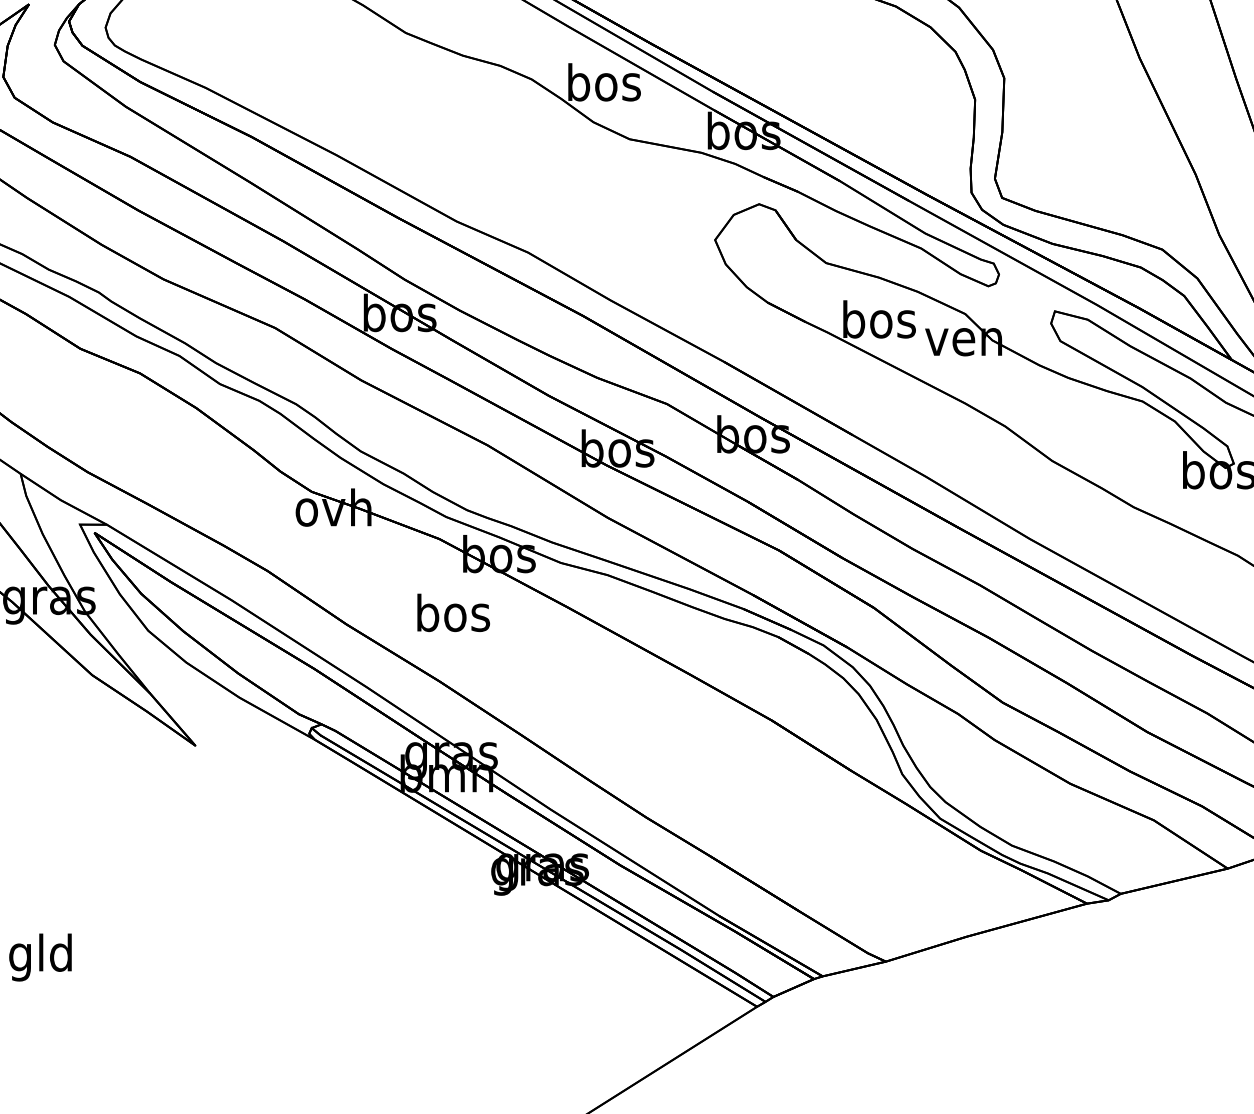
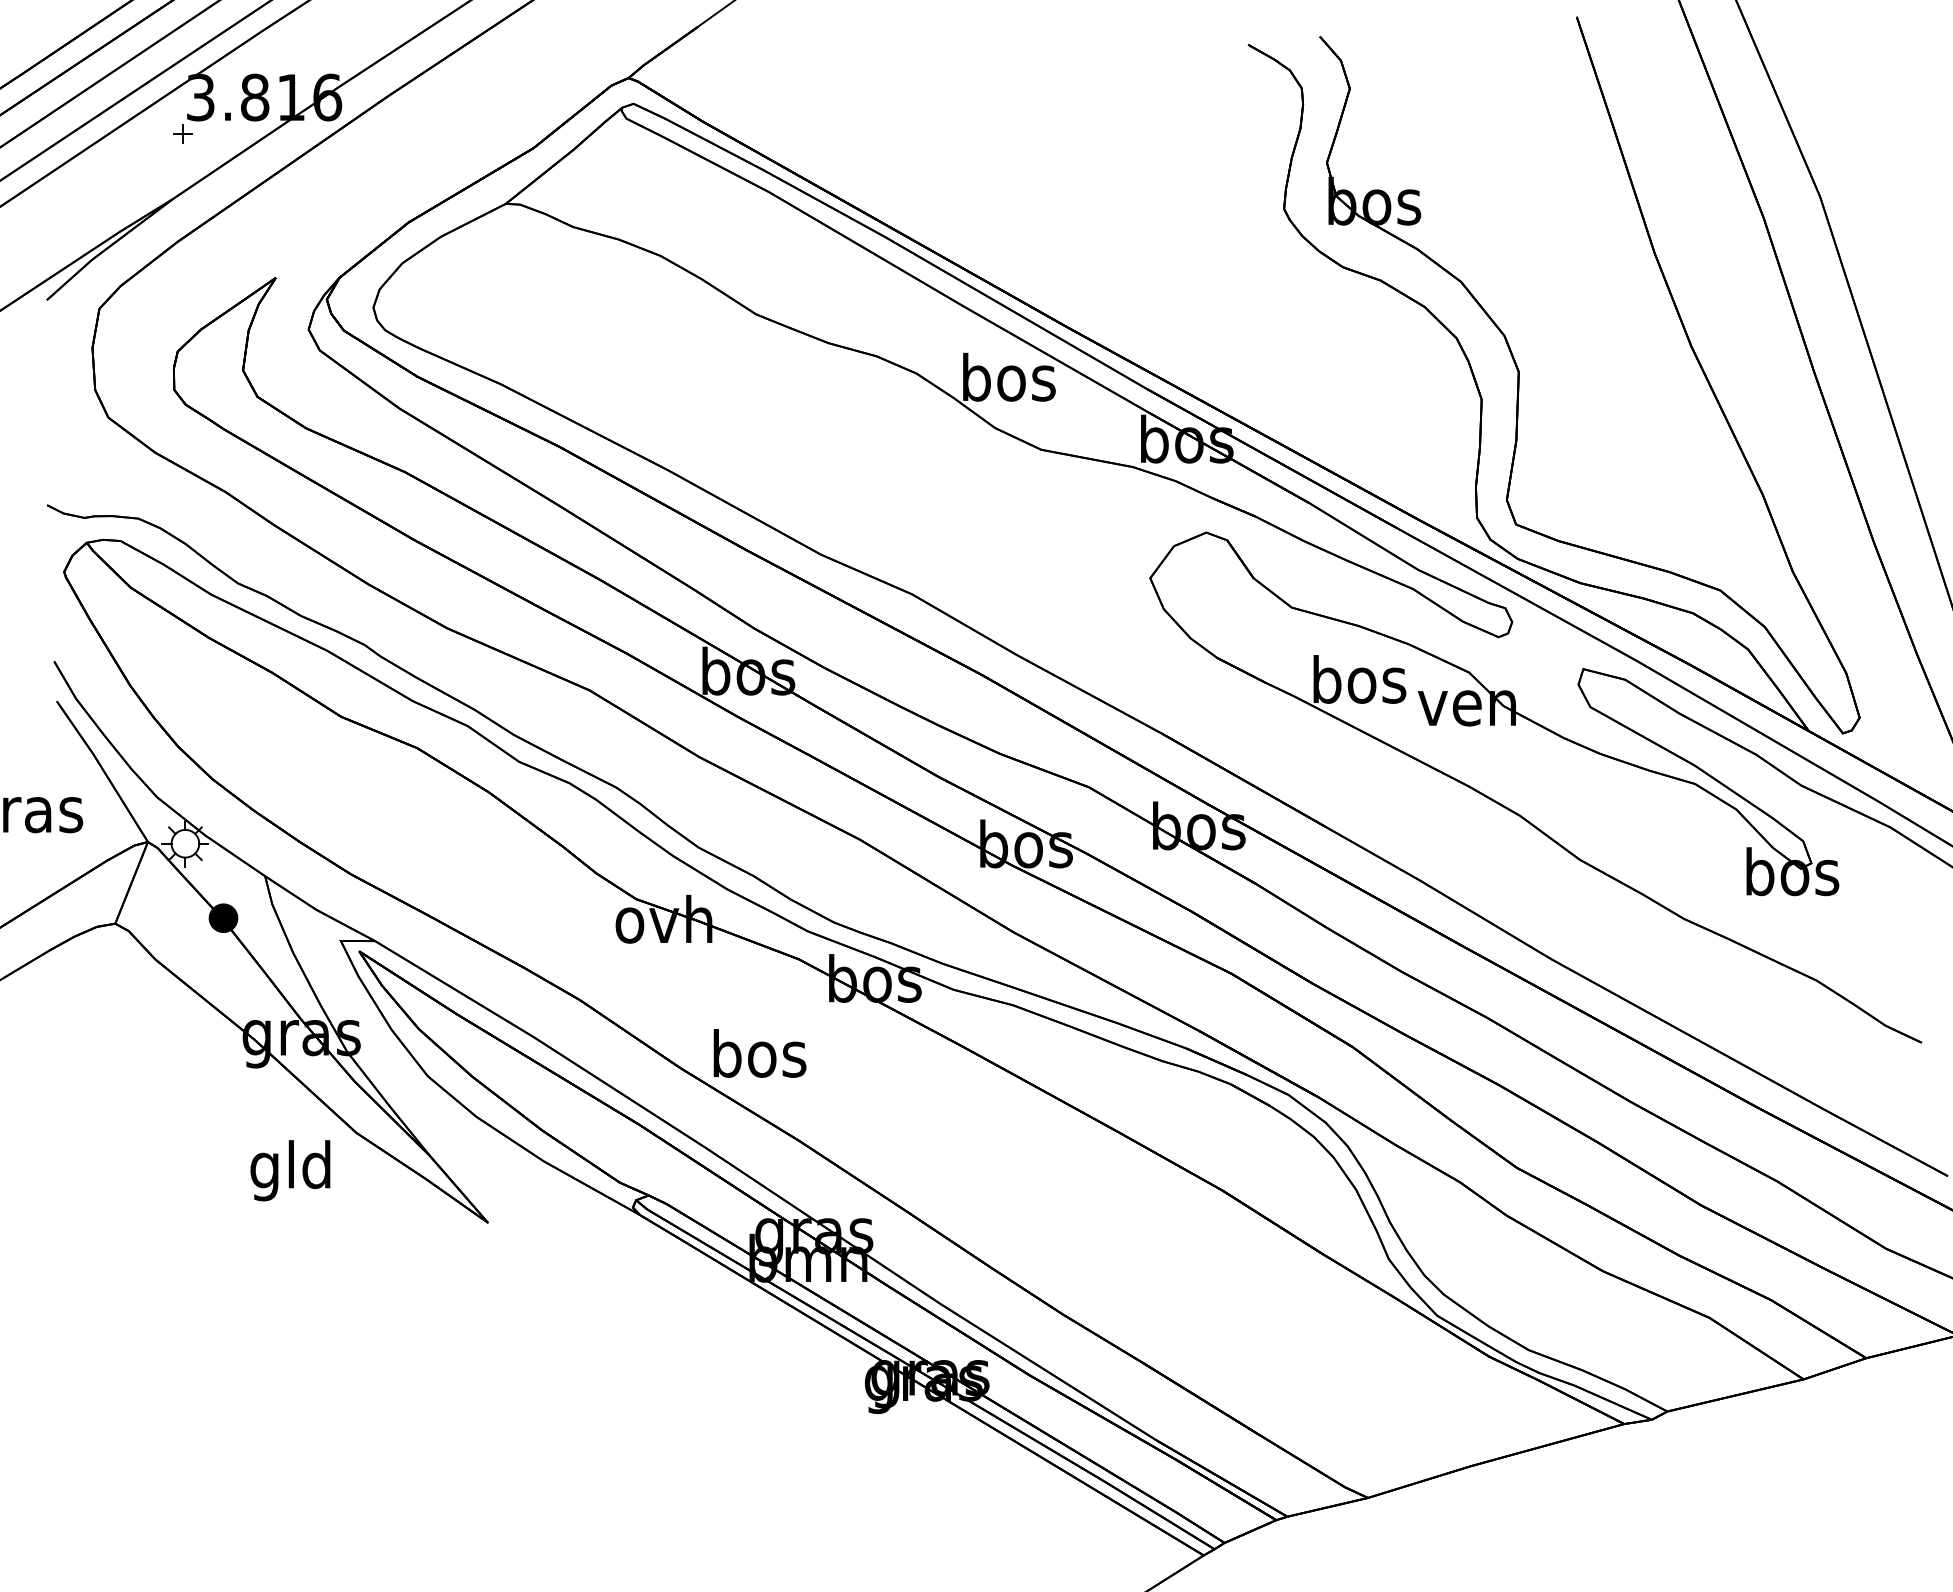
text: (453, 612) -> (759, 1053), moved
text: (40, 957) -> (290, 1170), moved

